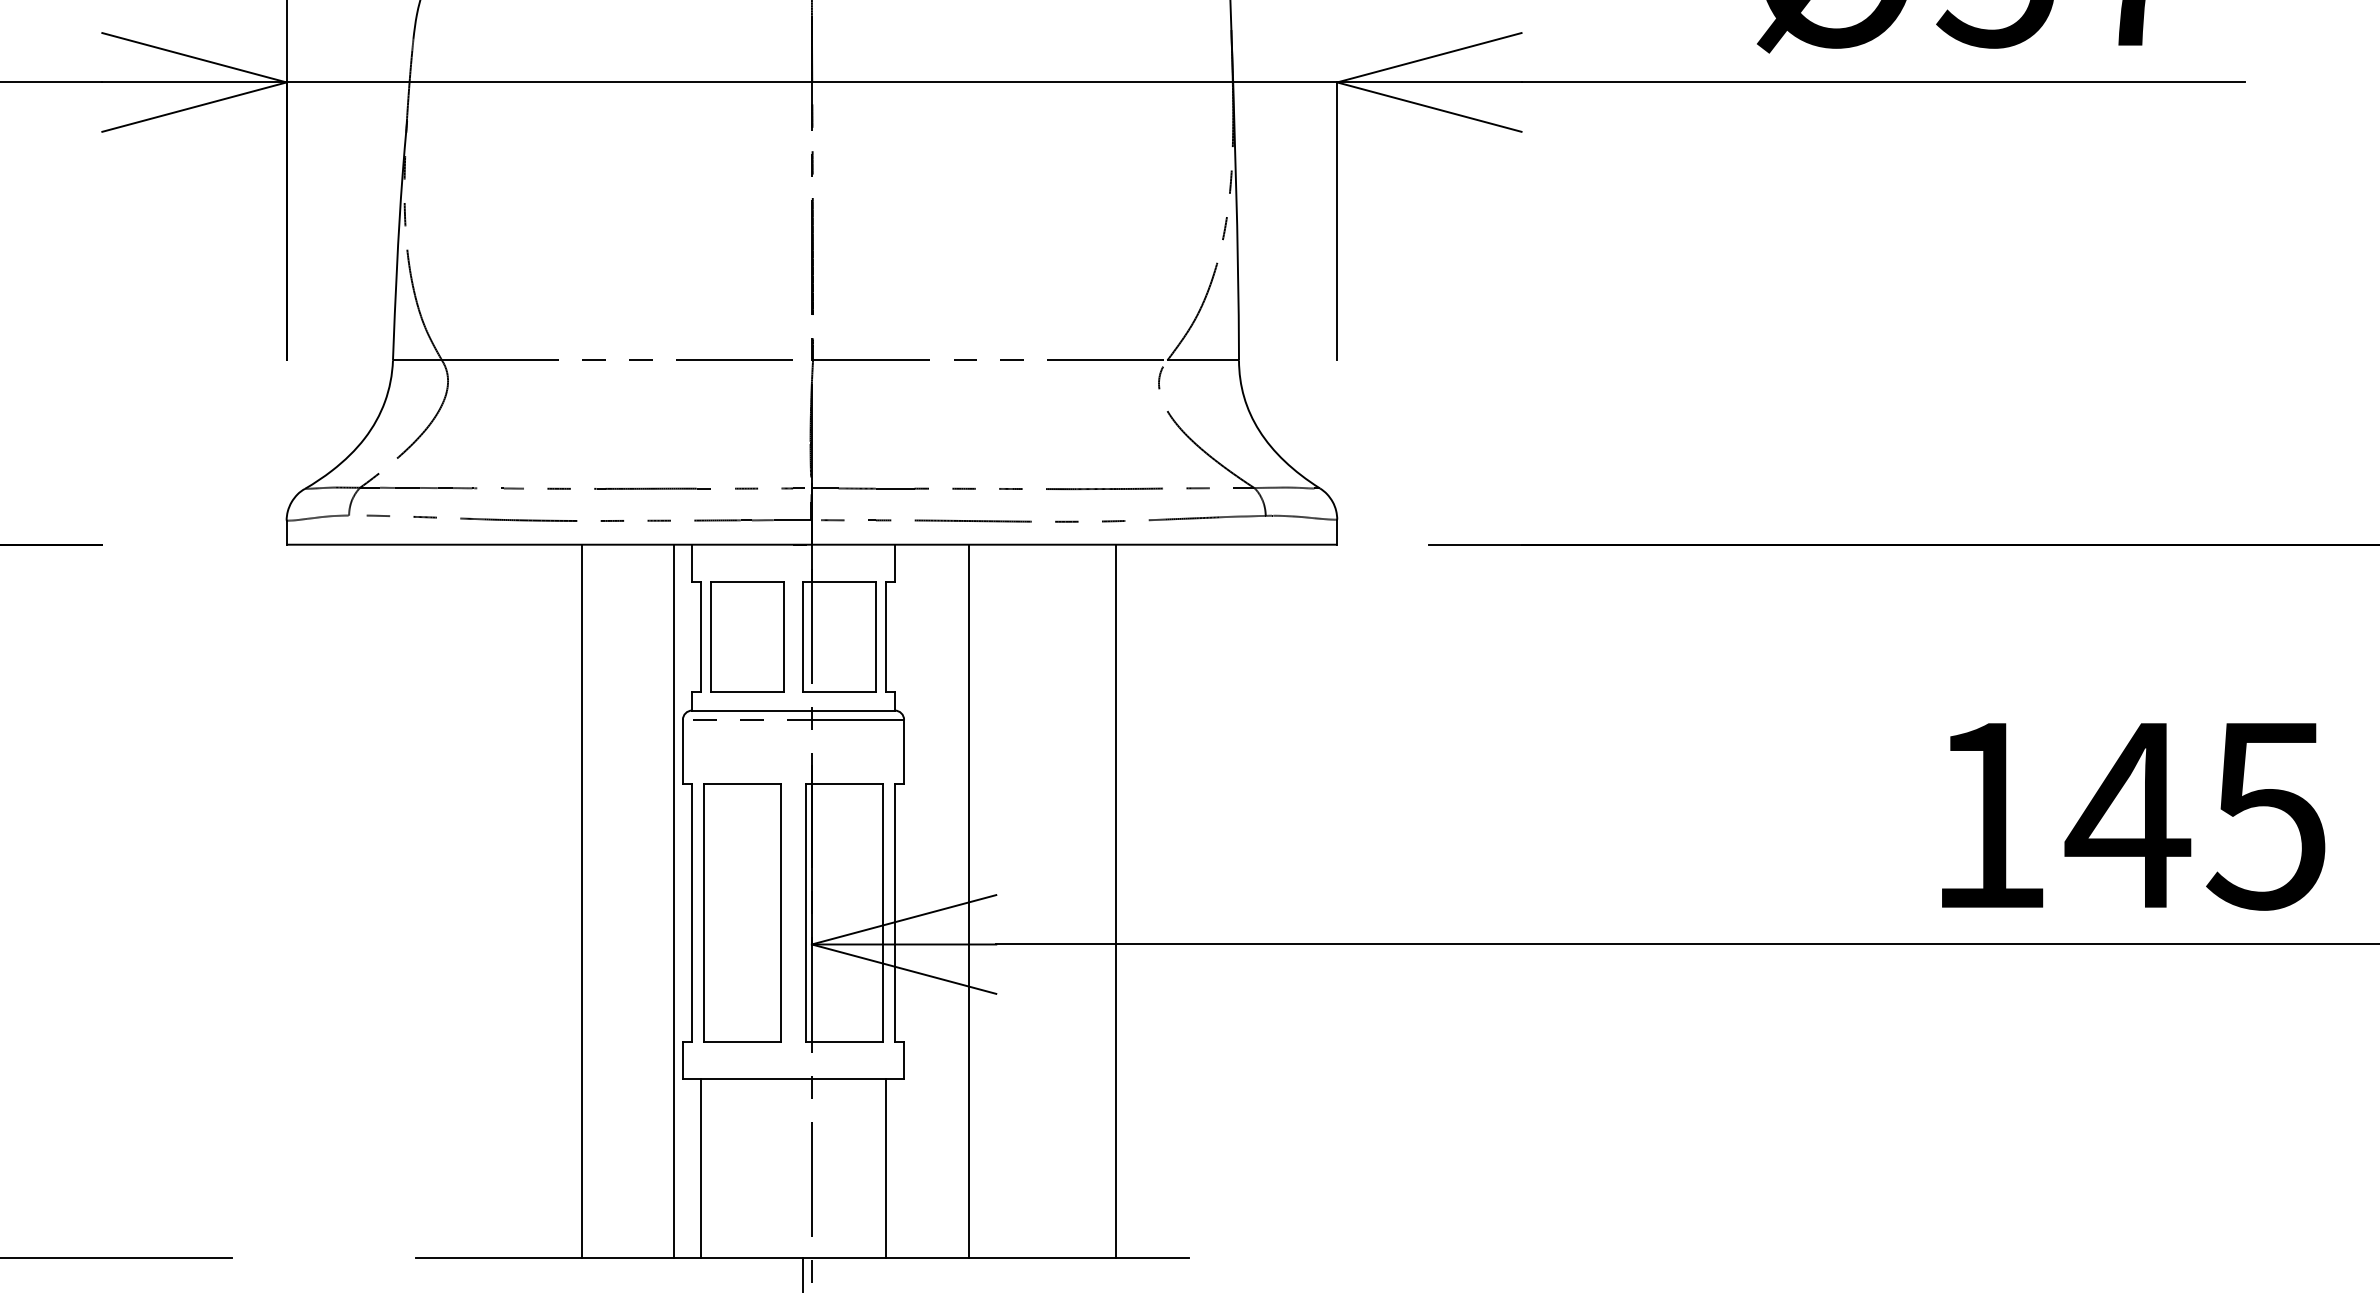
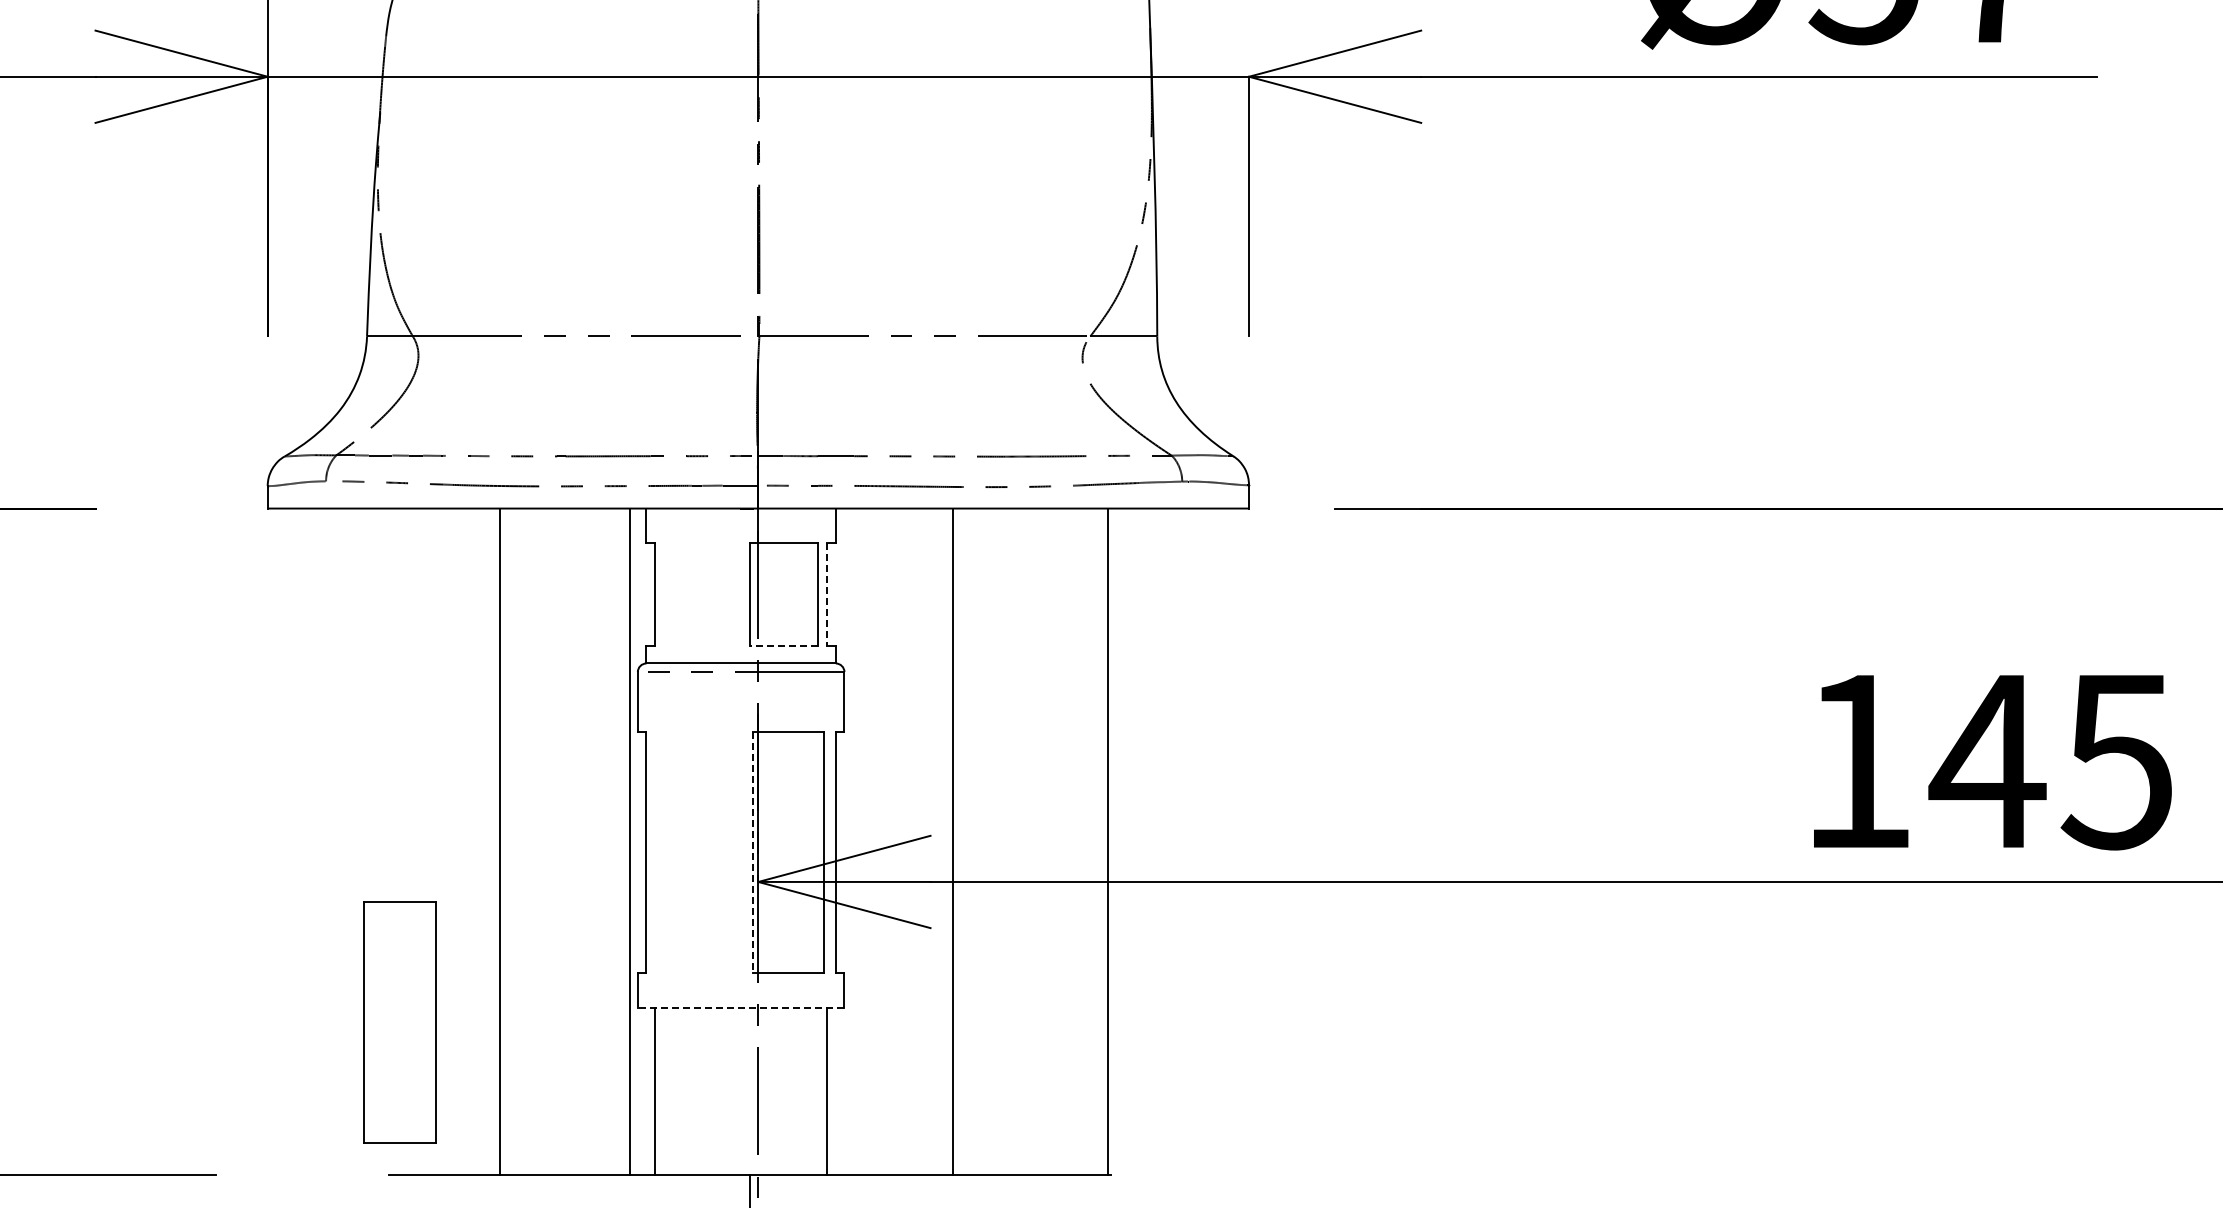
part: (746, 636) -> (697, 594), removed
line: (885, 636) -> (827, 594), solid -> dashed
line: (838, 692) -> (783, 646), solid -> dashed
line: (581, 901) -> (499, 841), moved
line: (968, 901) -> (952, 841), moved
line: (1116, 901) -> (1108, 841), moved
part: (742, 912) -> (399, 1022), moved
line: (805, 912) -> (752, 852), solid -> dashed
line: (792, 1078) -> (740, 1007), solid -> dashed

